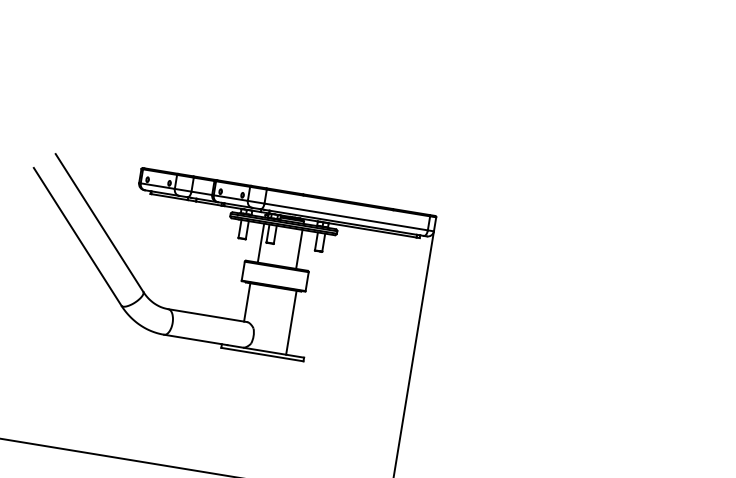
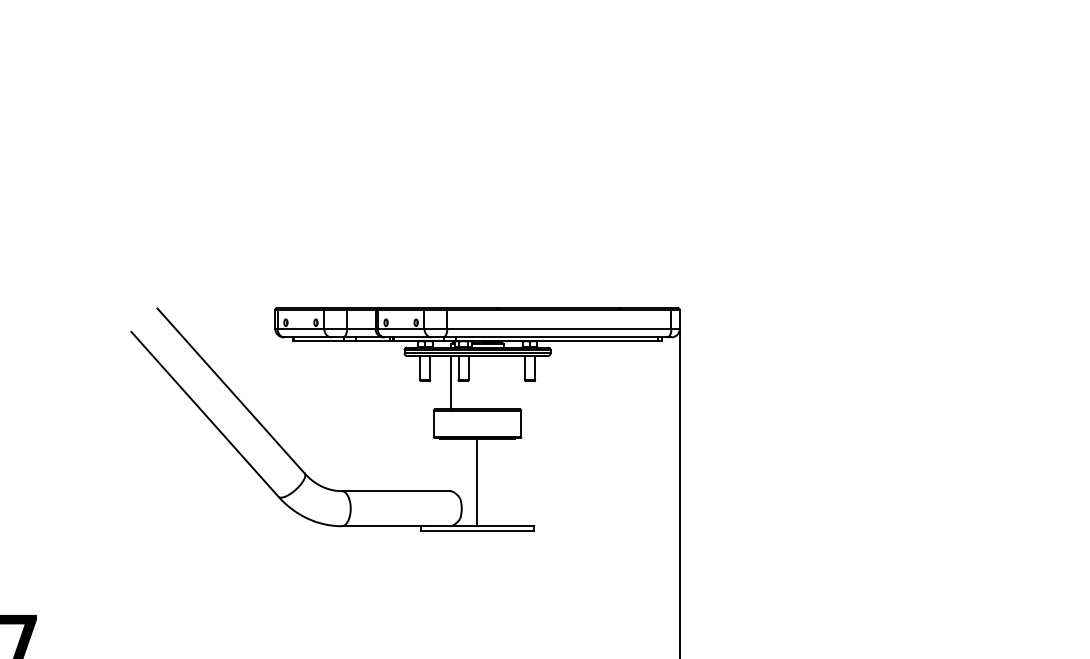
line: (299, 249) -> (503, 382), removed
line: (247, 302) -> (445, 464), removed
line: (291, 322) -> (477, 482), moved

